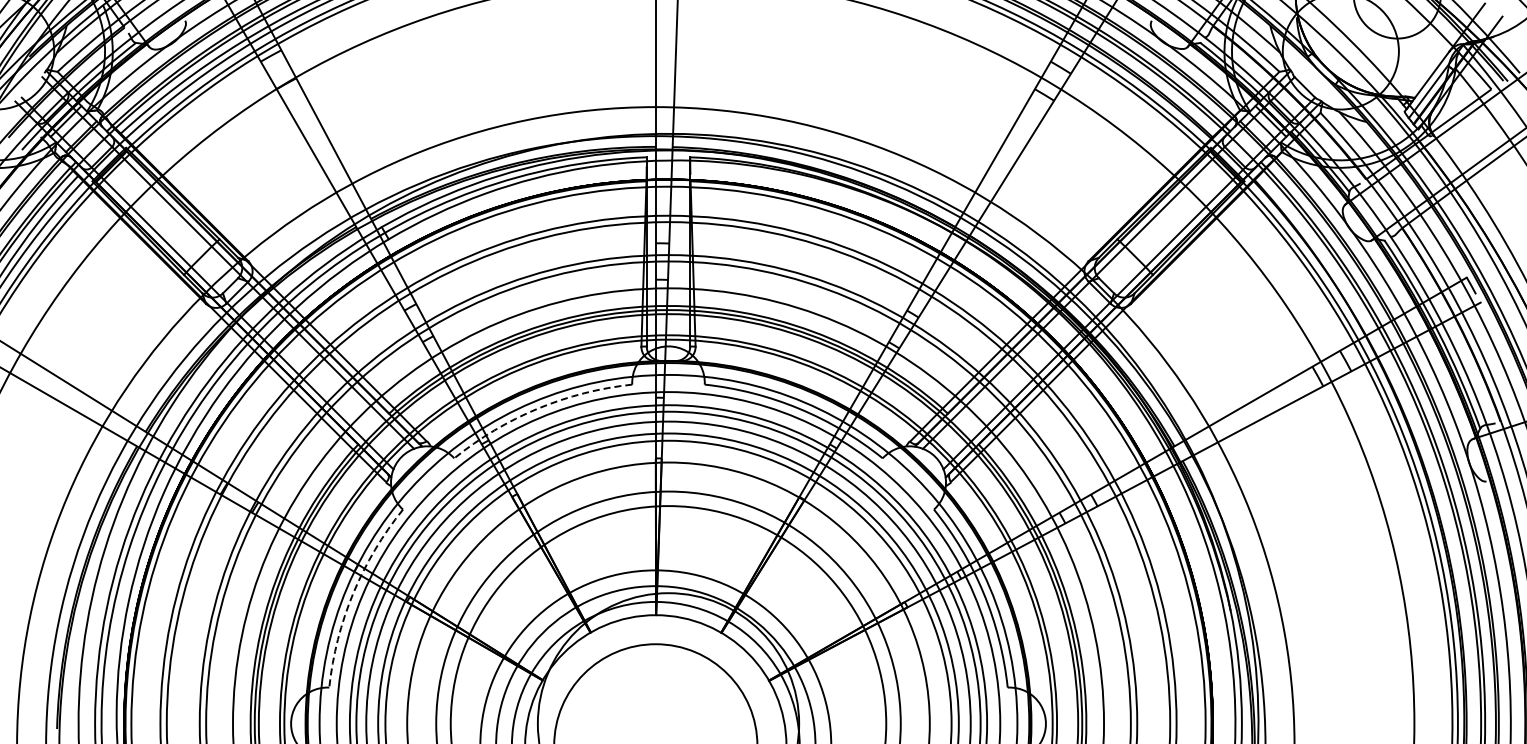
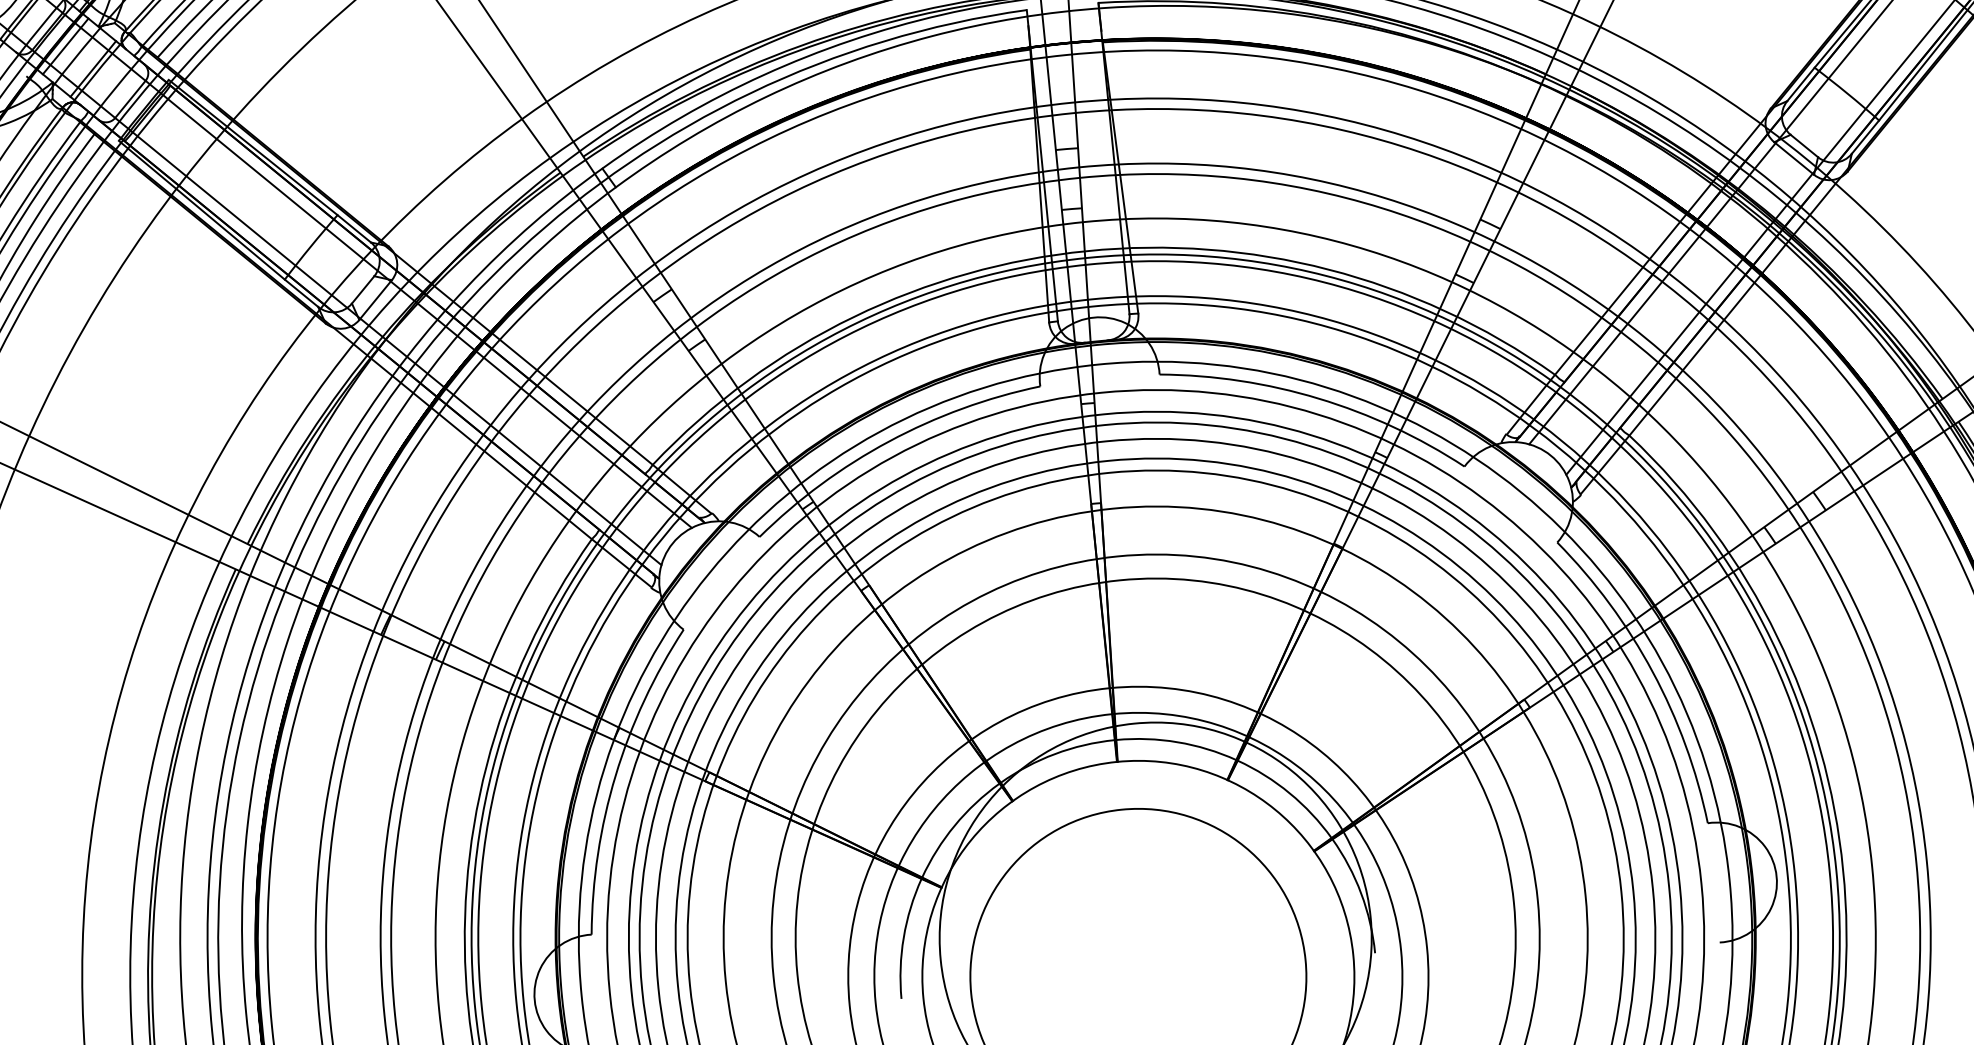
arc: (537, 408) -> (888, 441), dashed -> solid
arc: (353, 593) -> (616, 775), dashed -> solid

